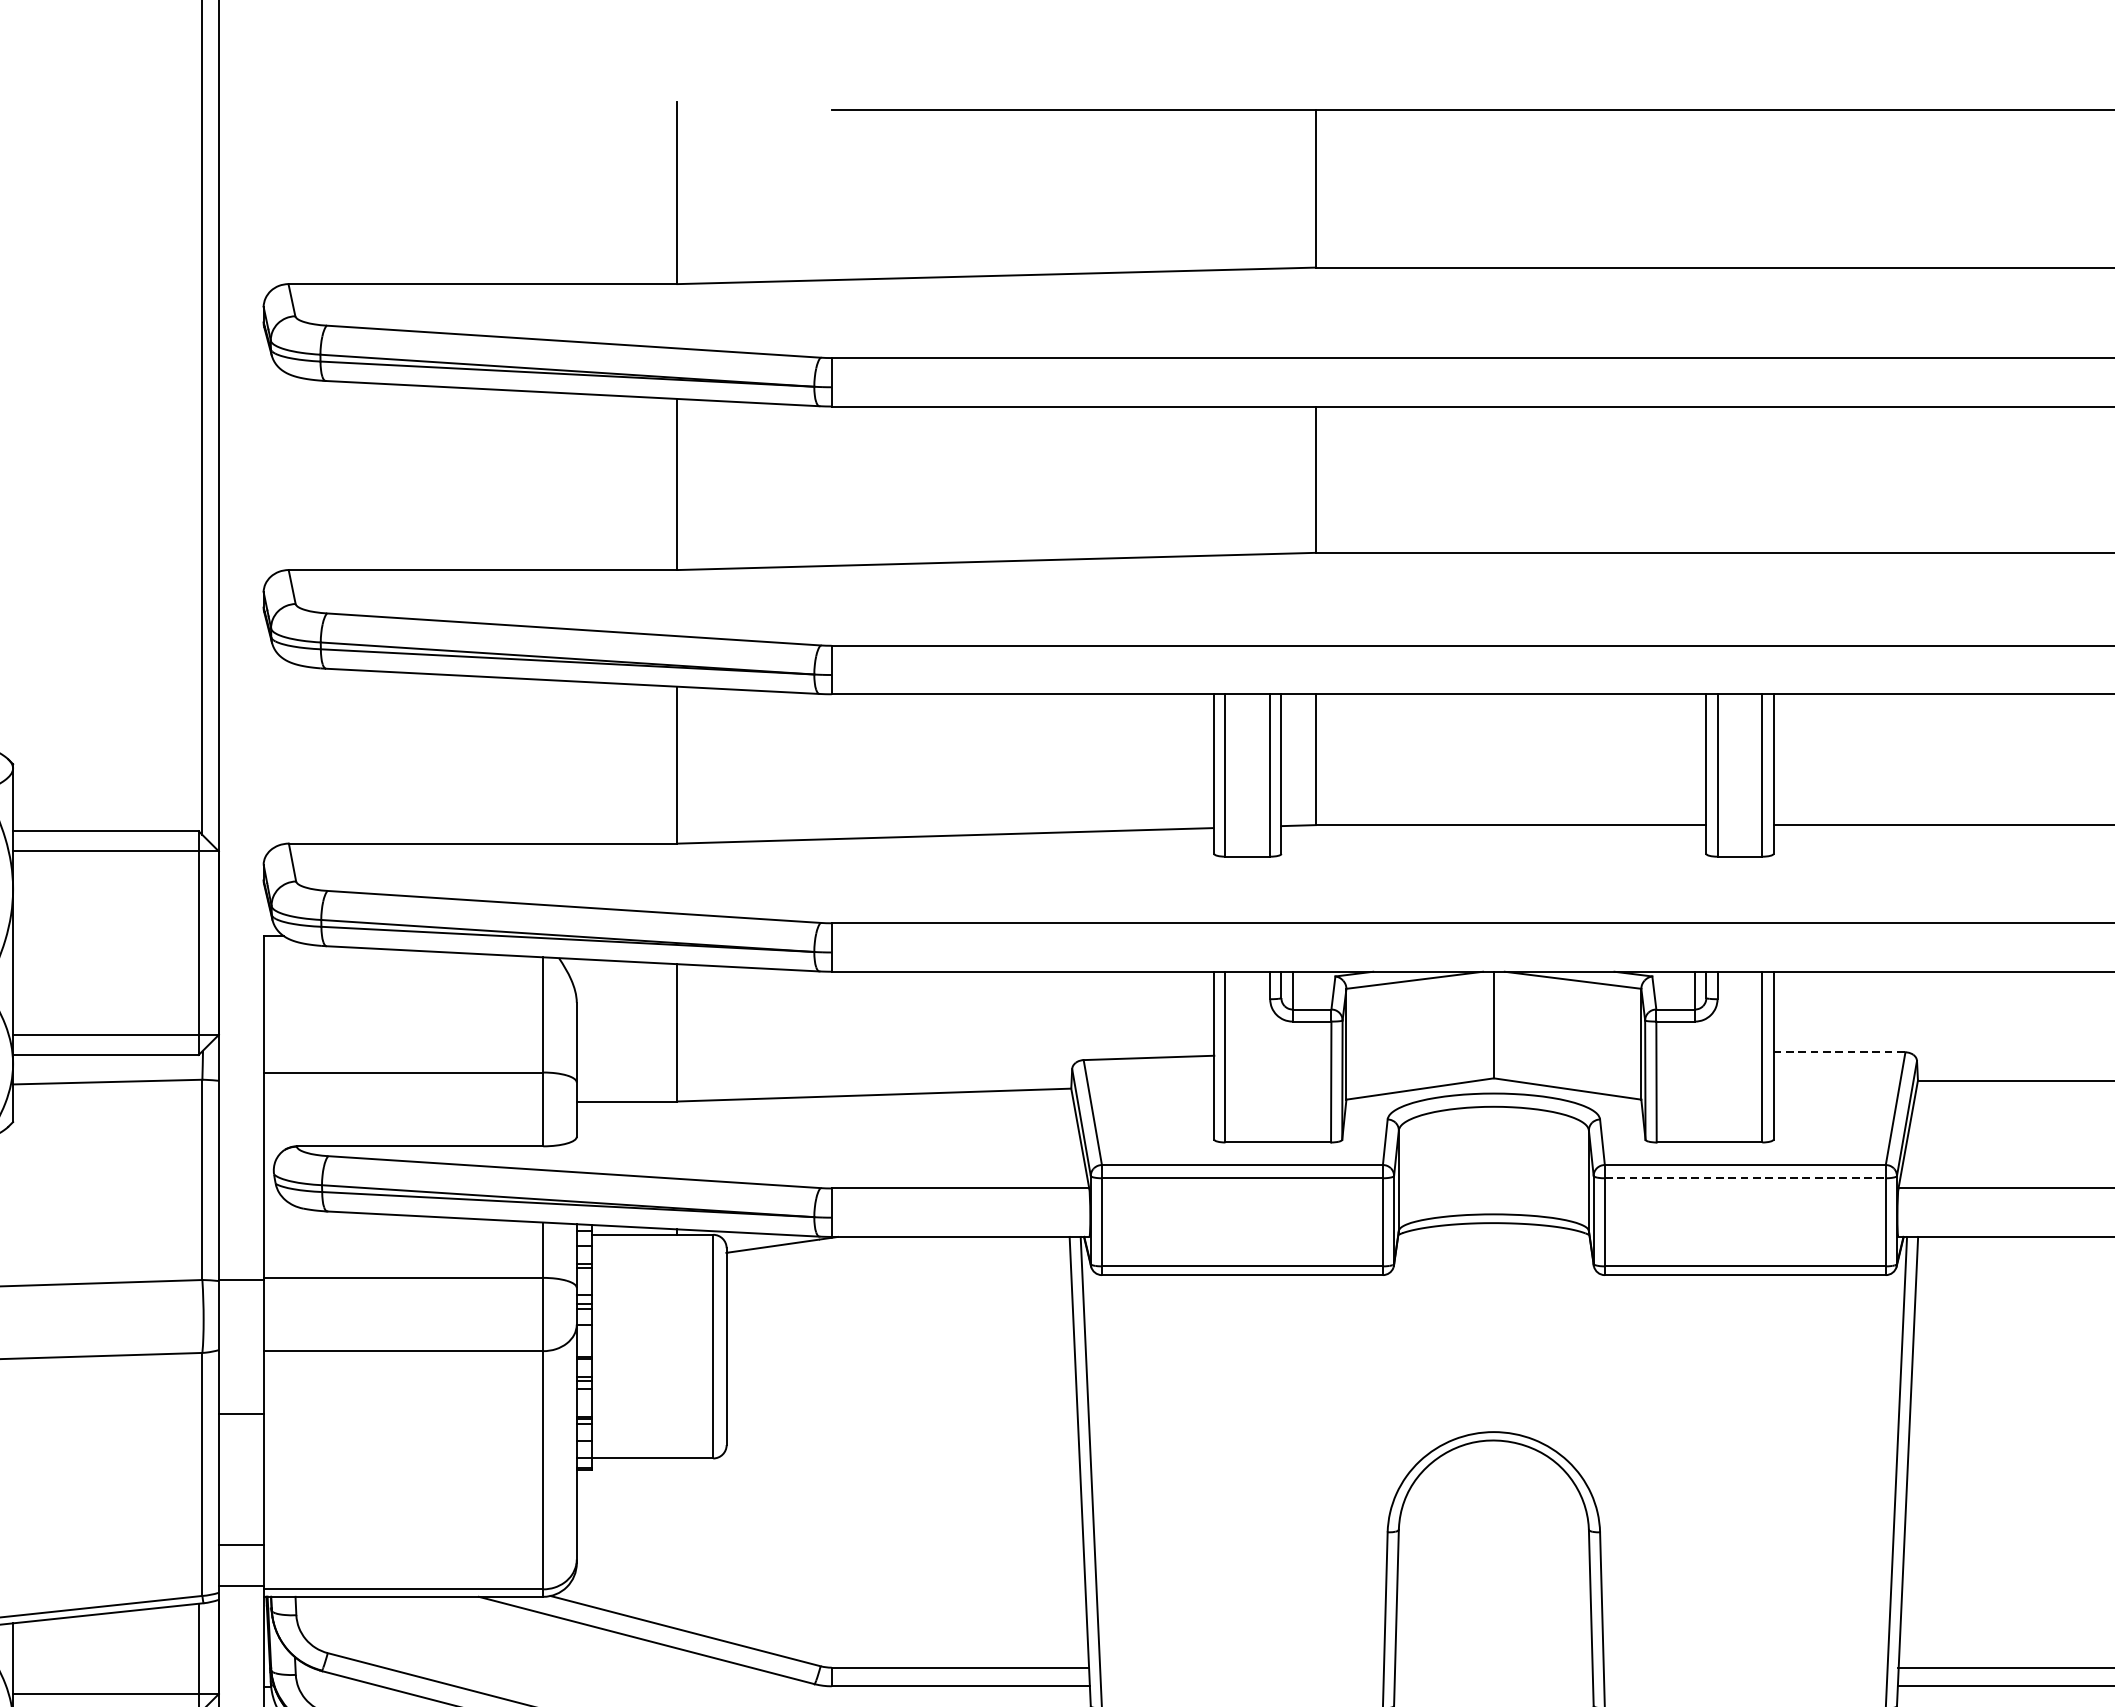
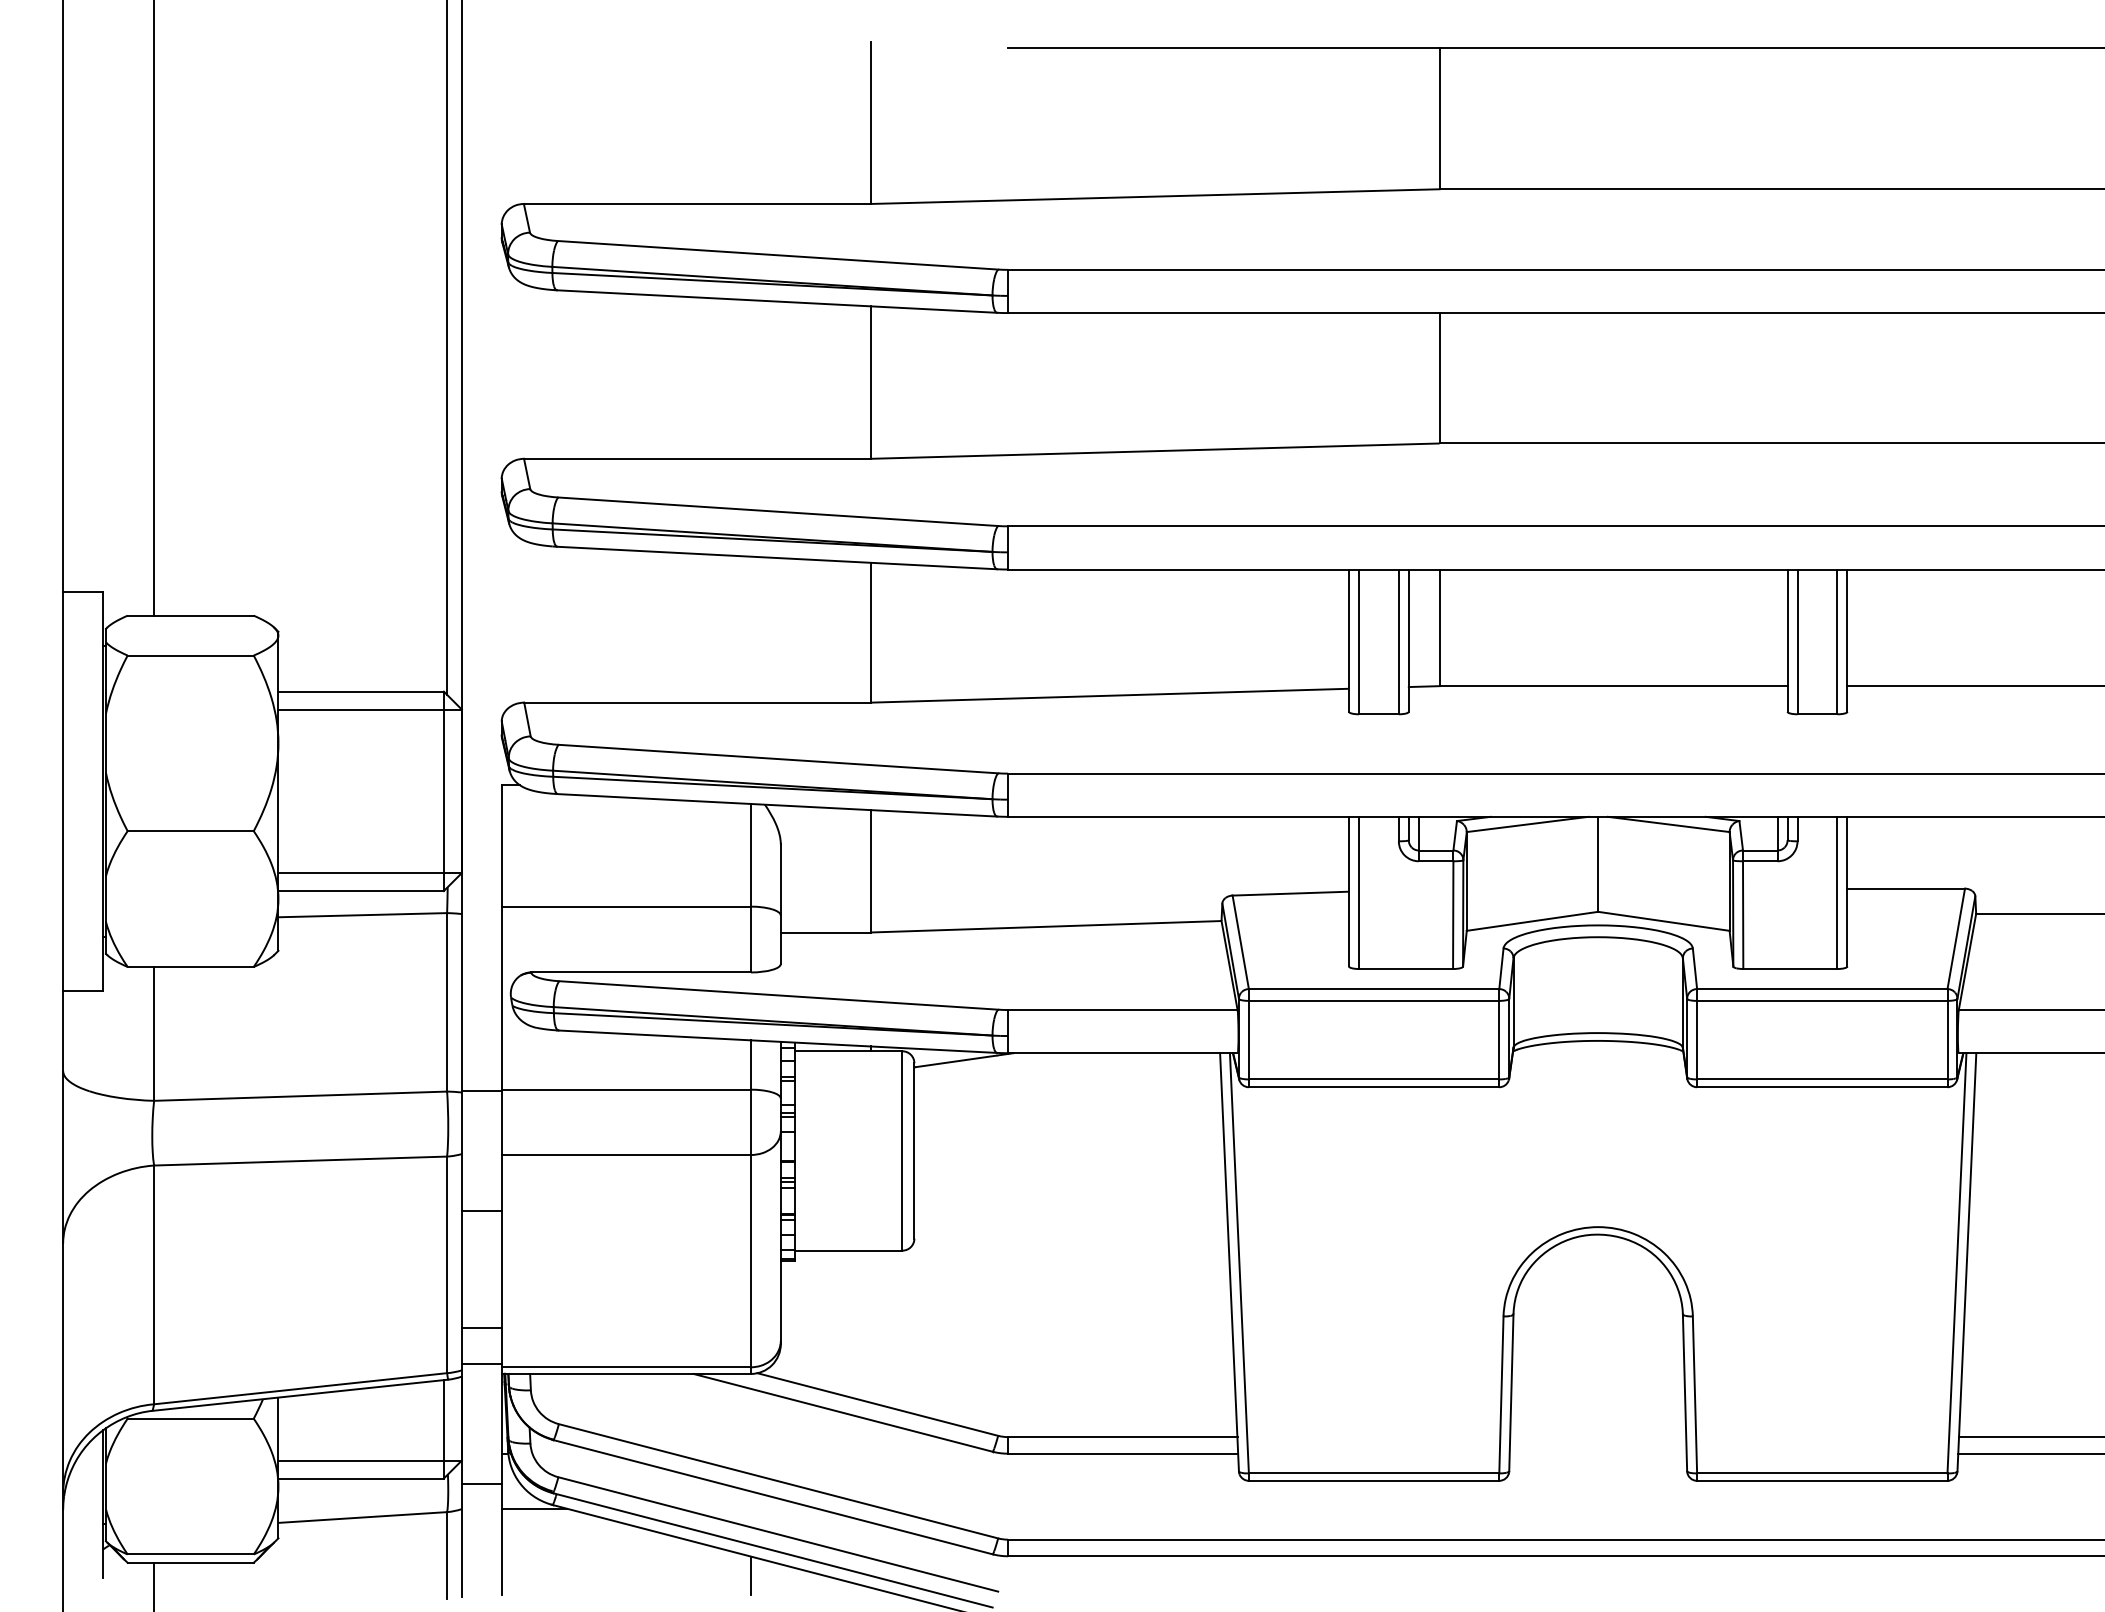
line: (1839, 1052) -> (1906, 888), dashed -> solid
line: (1745, 1177) -> (1822, 1000), dashed -> solid

